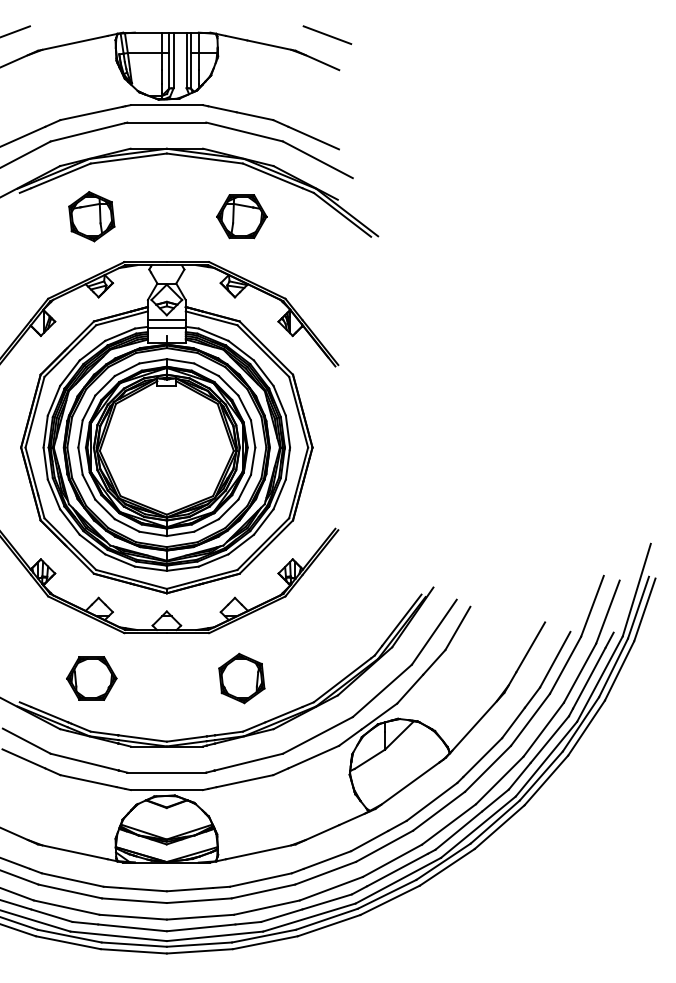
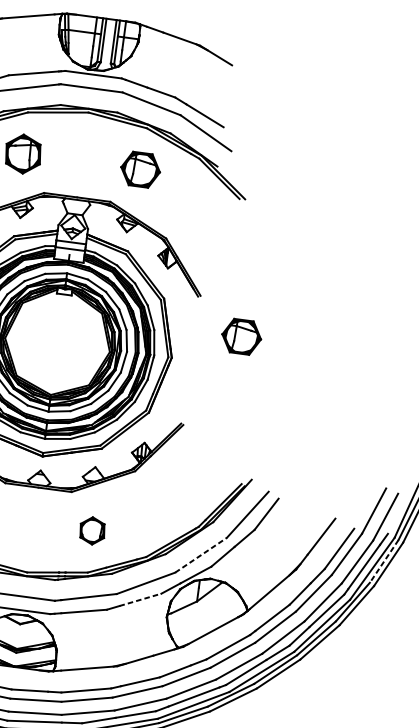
line: (327, 35) -> (226, 37), removed
part: (396, 409) -> (241, 336), added
line: (613, 667) -> (384, 561), solid -> dashed
part: (241, 678) -> (92, 530), size x0.7
line: (382, 690) -> (201, 554), solid -> dashed
line: (313, 757) -> (140, 600), solid -> dashed

